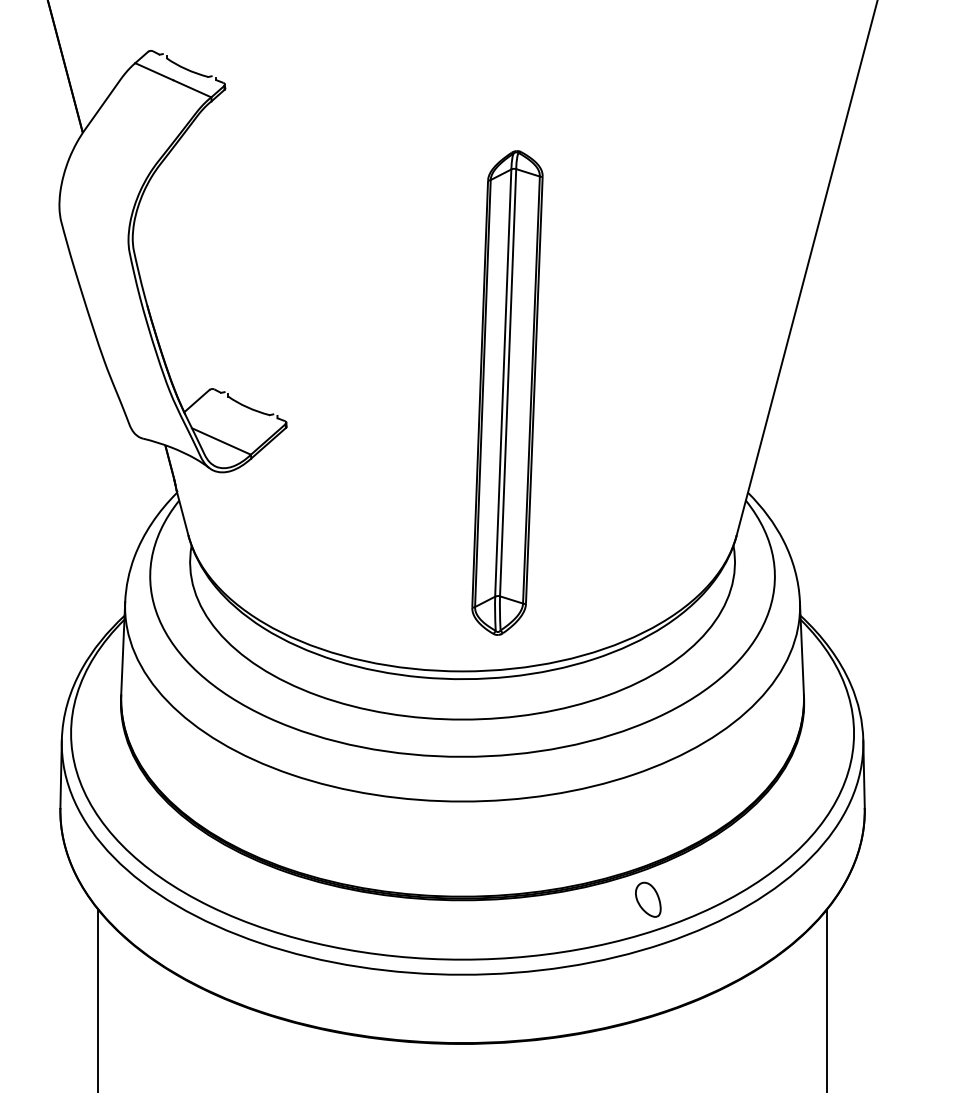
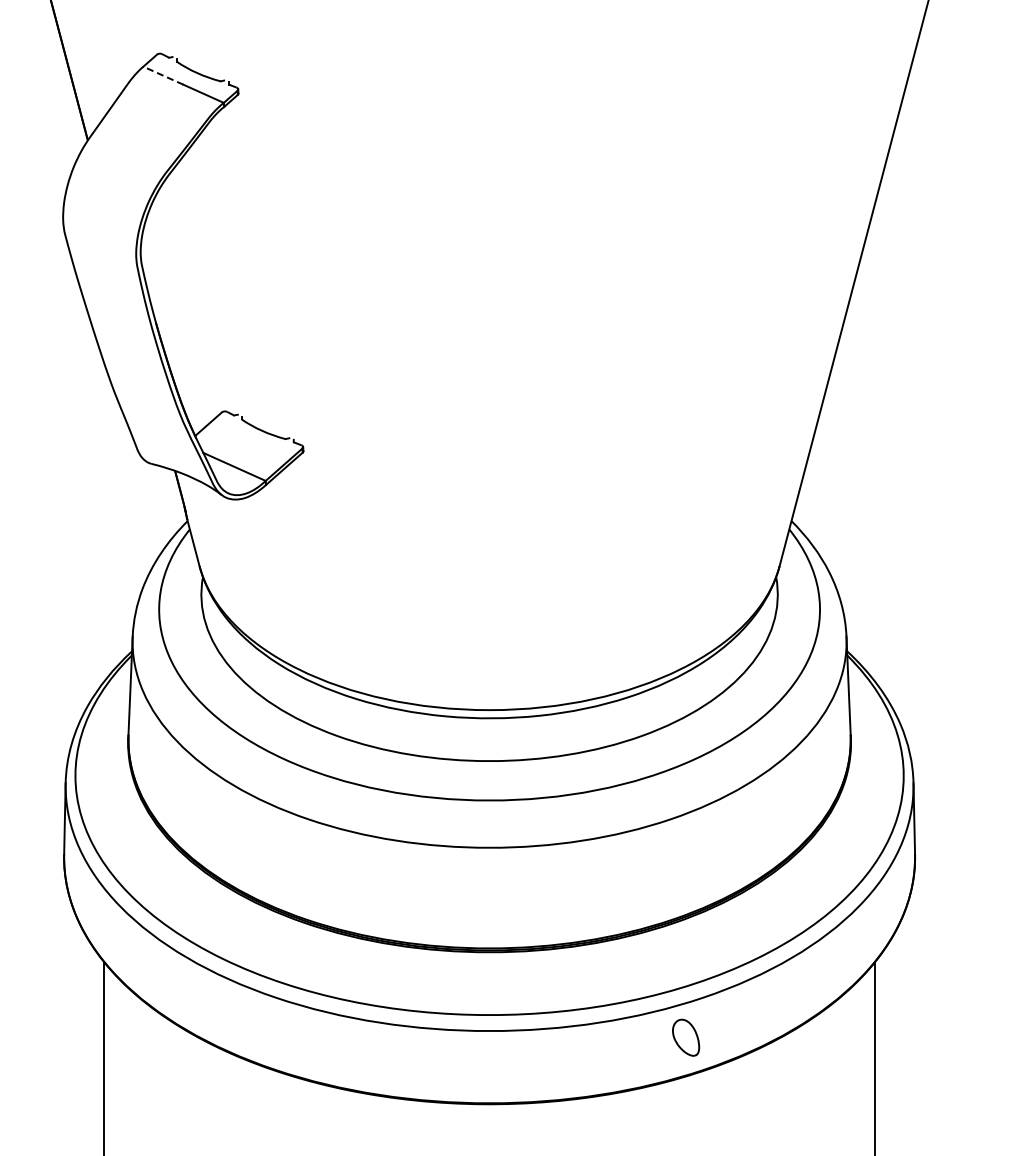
line: (153, 71) -> (162, 75), solid -> dashed
part: (507, 392) -> (537, 415), removed
part: (648, 899) -> (686, 1037), moved

